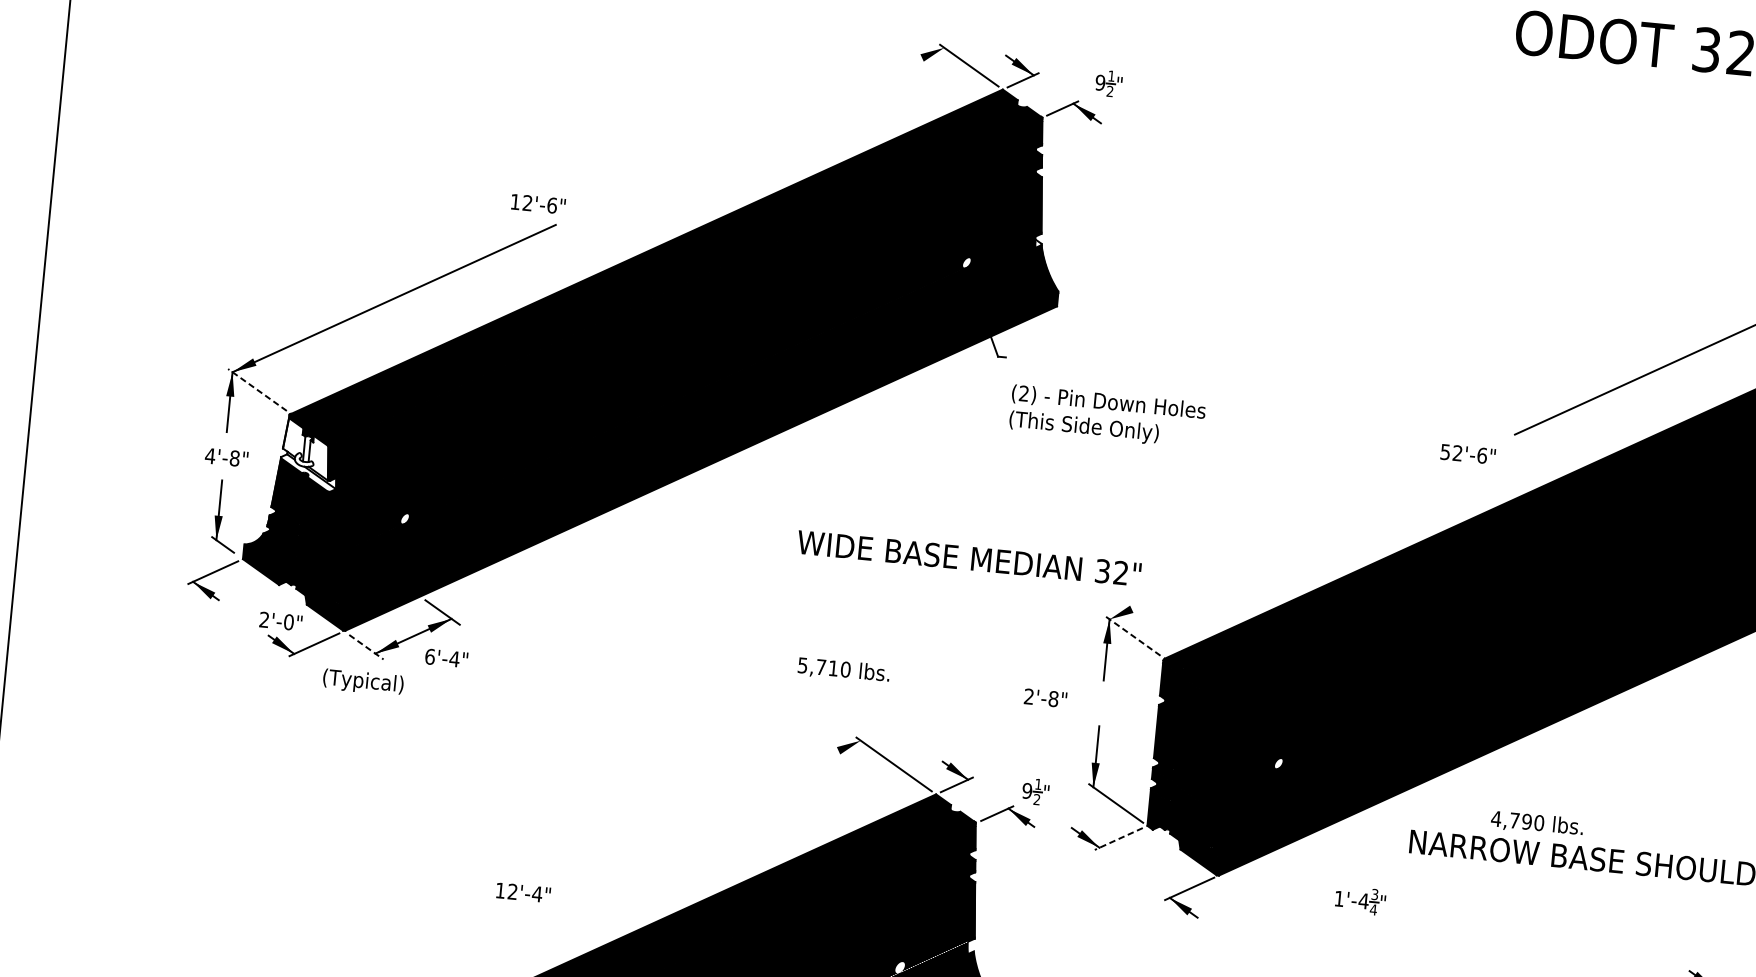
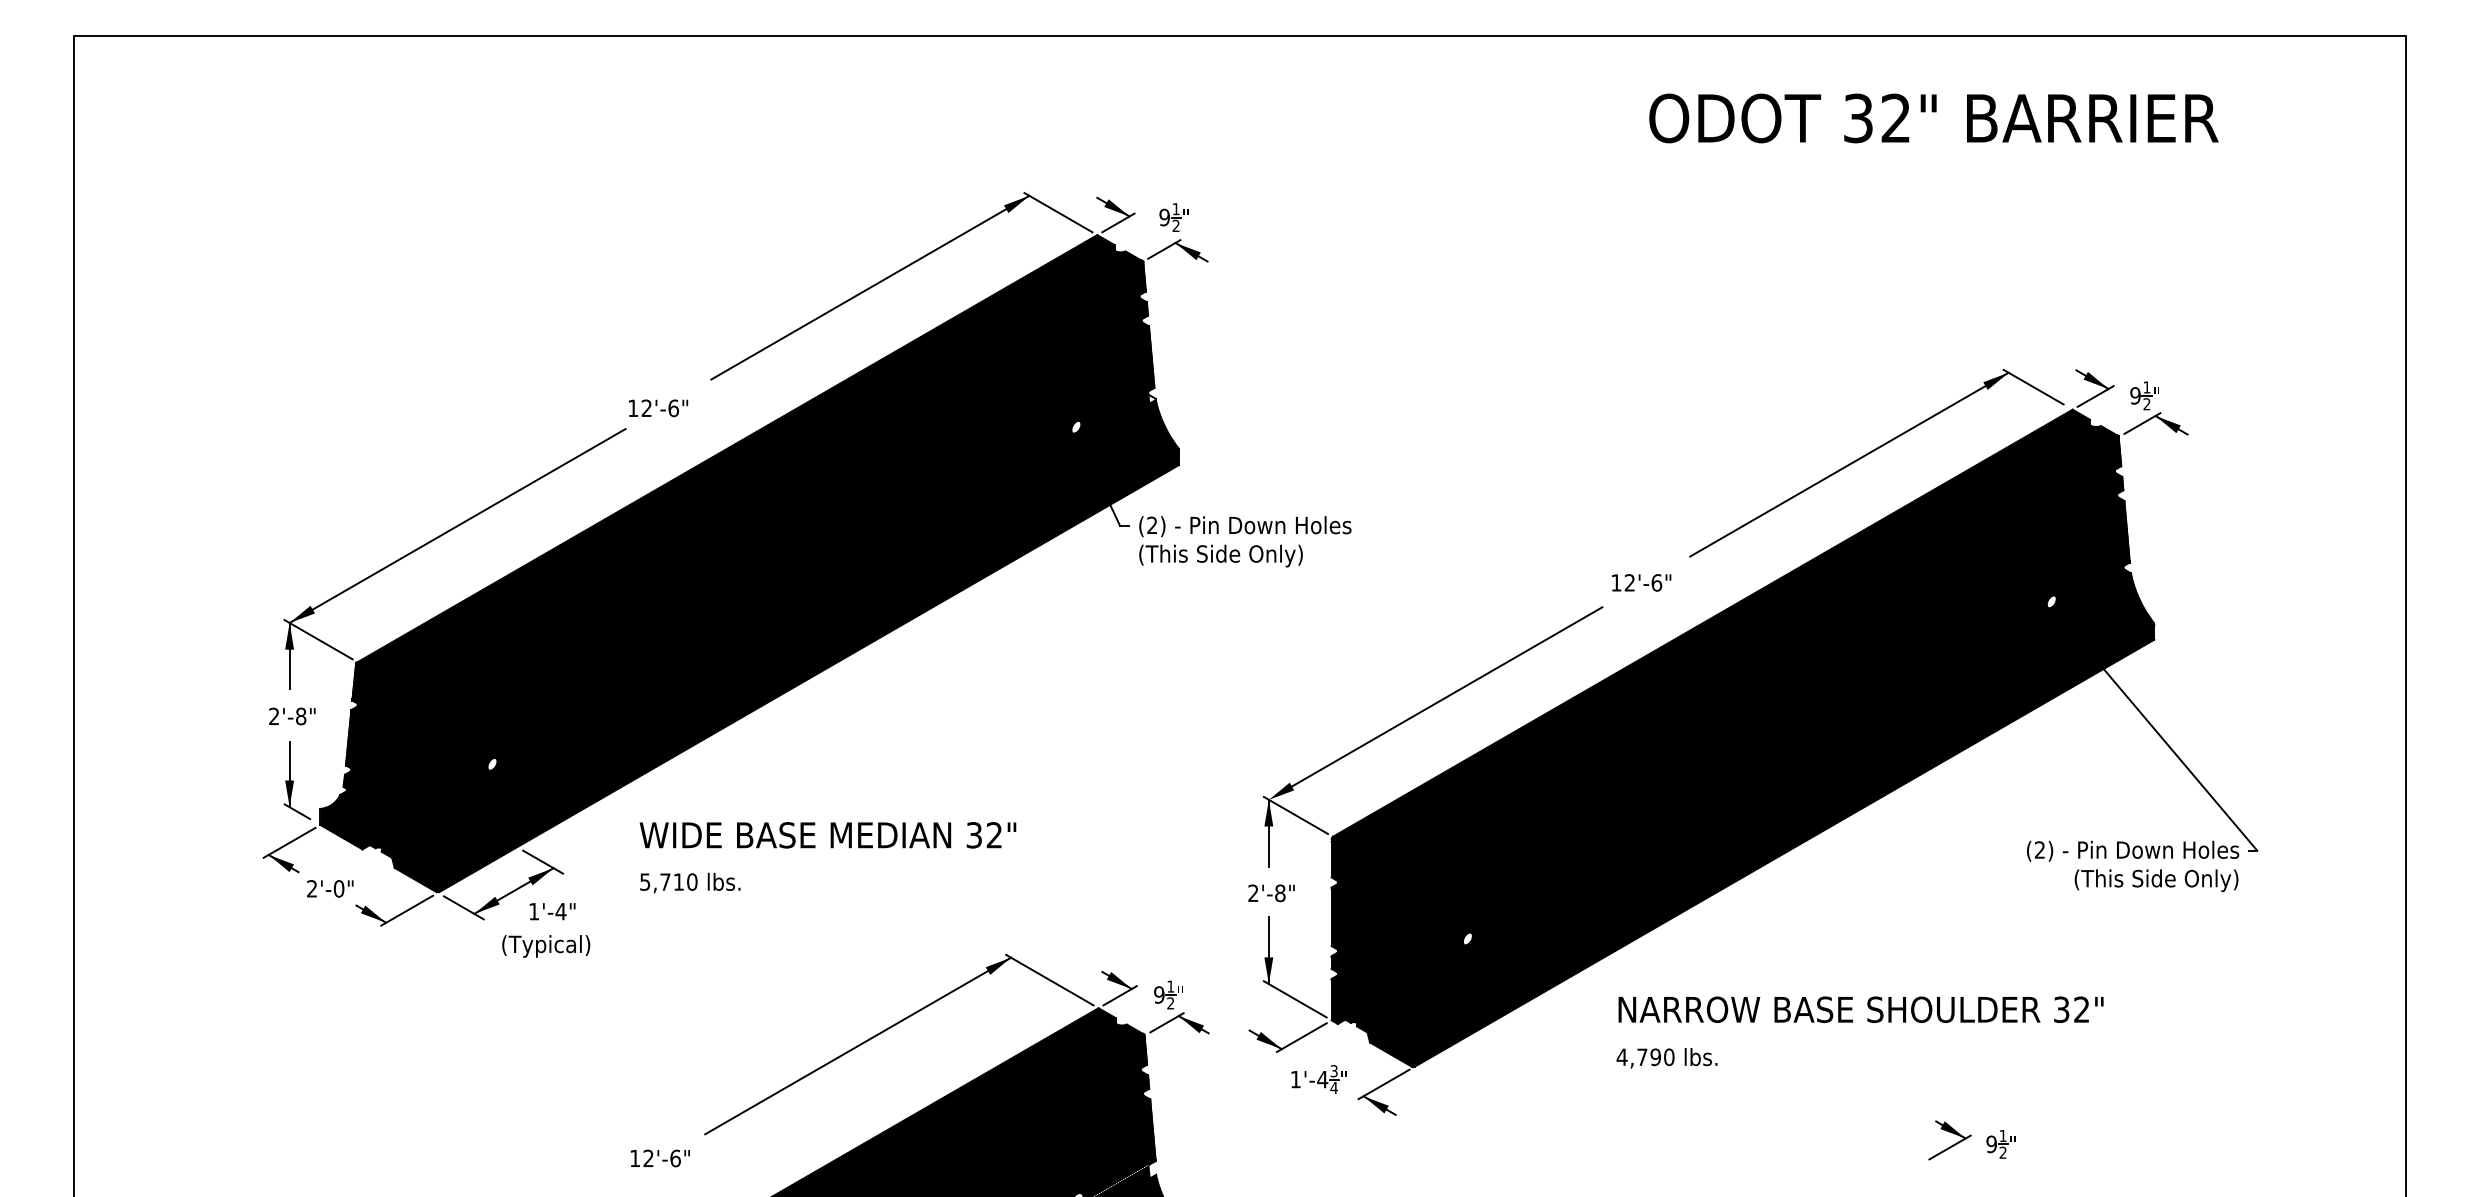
part: (1108, 83) -> (1173, 217), moved
line: (791, 117) -> (870, 287), added
text: (538, 204) -> (658, 408), moved
line: (257, 389) -> (318, 639), dashed -> solid
text: (1107, 416) -> (1245, 541), moved
text: (1445, 451) -> (1616, 582), 52'-6" -> 12'-6"
fill: (310, 454) -> (382, 704), added
text: (209, 455) -> (273, 715), 4'-8" -> 2'-8"
line: (1276, 543) -> (1442, 699), added
text: (968, 558) -> (827, 835), moved
text: (281, 621) -> (330, 888), moved
line: (1132, 636) -> (1295, 815), dashed -> solid
line: (366, 647) -> (464, 908), dashed -> solid
text: (430, 656) -> (534, 911), 6'-4" -> 1'-4"
text: (844, 669) -> (690, 882), moved
text: (363, 682) -> (546, 946), moved
text: (1045, 698) -> (1271, 893), moved
part: (1035, 791) -> (1168, 994), moved
line: (714, 807) -> (858, 1045), added
text: (1536, 823) -> (1666, 1058), moved
line: (1118, 838) -> (1301, 1037), dashed -> solid
text: (537, 894) -> (675, 1158), 12'-4" -> 12'-6"
part: (1359, 900) -> (1318, 1079), moved

